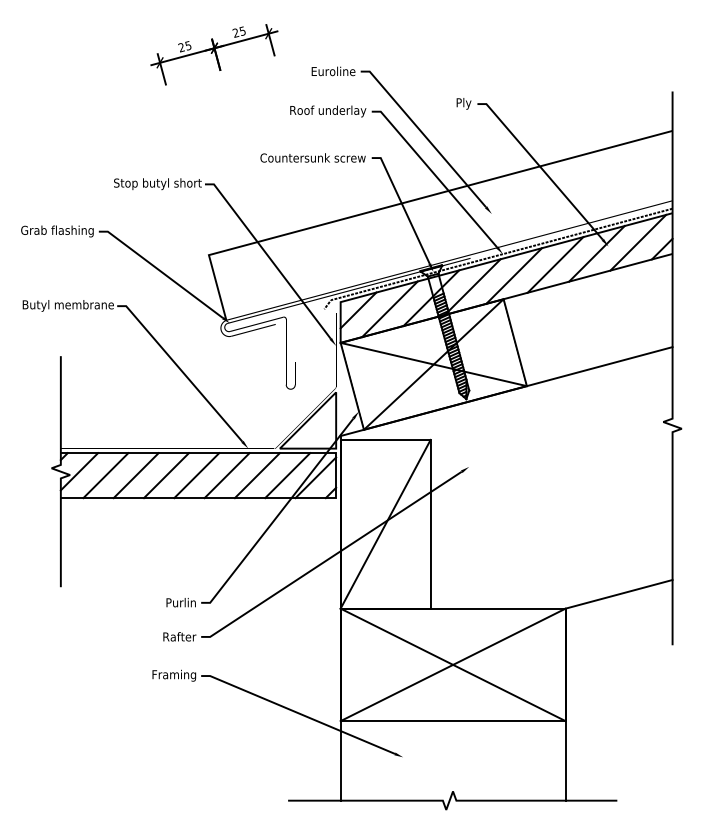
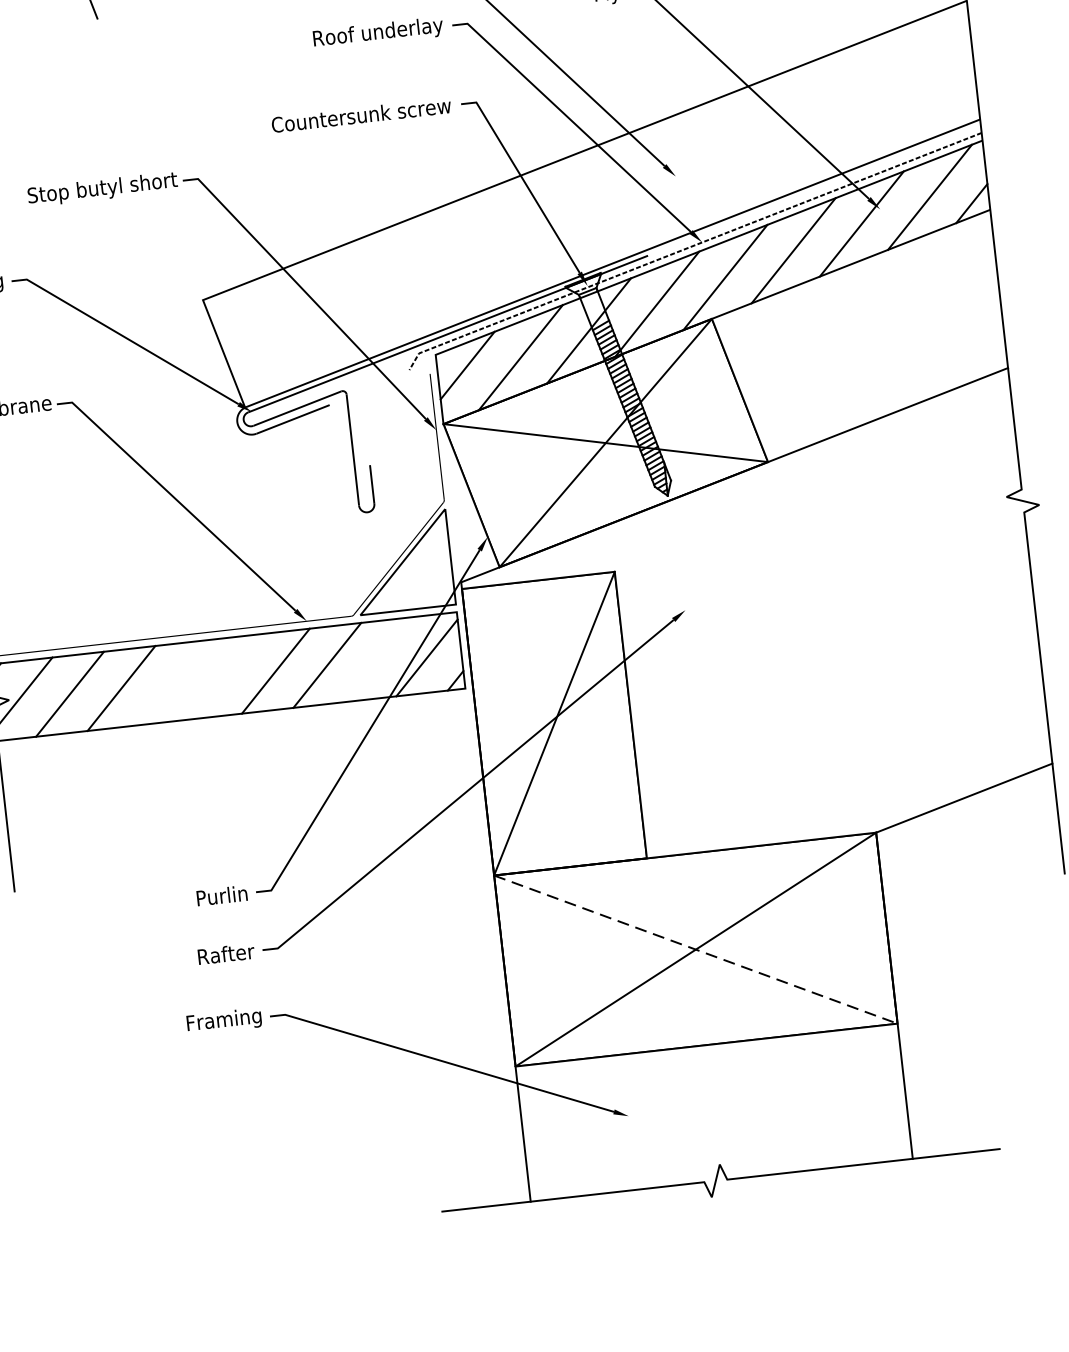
line: (166, 475) -> (172, 682), removed
line: (196, 475) -> (223, 676), removed
line: (287, 475) -> (378, 659), removed
line: (453, 664) -> (696, 948), solid -> dashed

